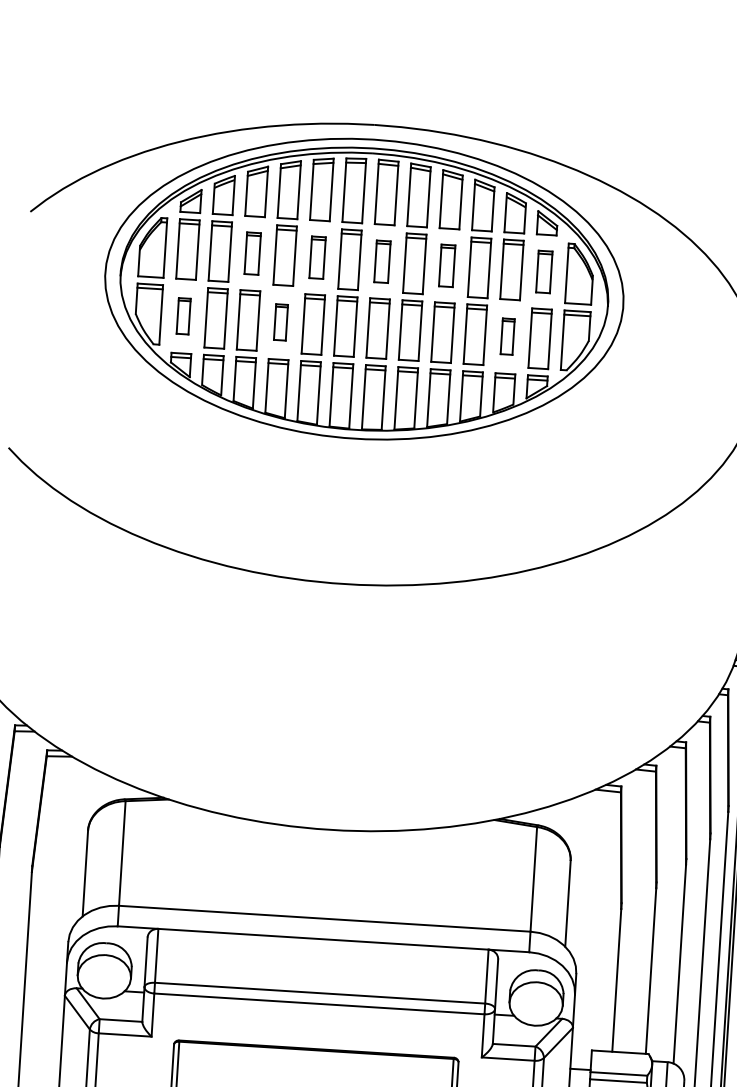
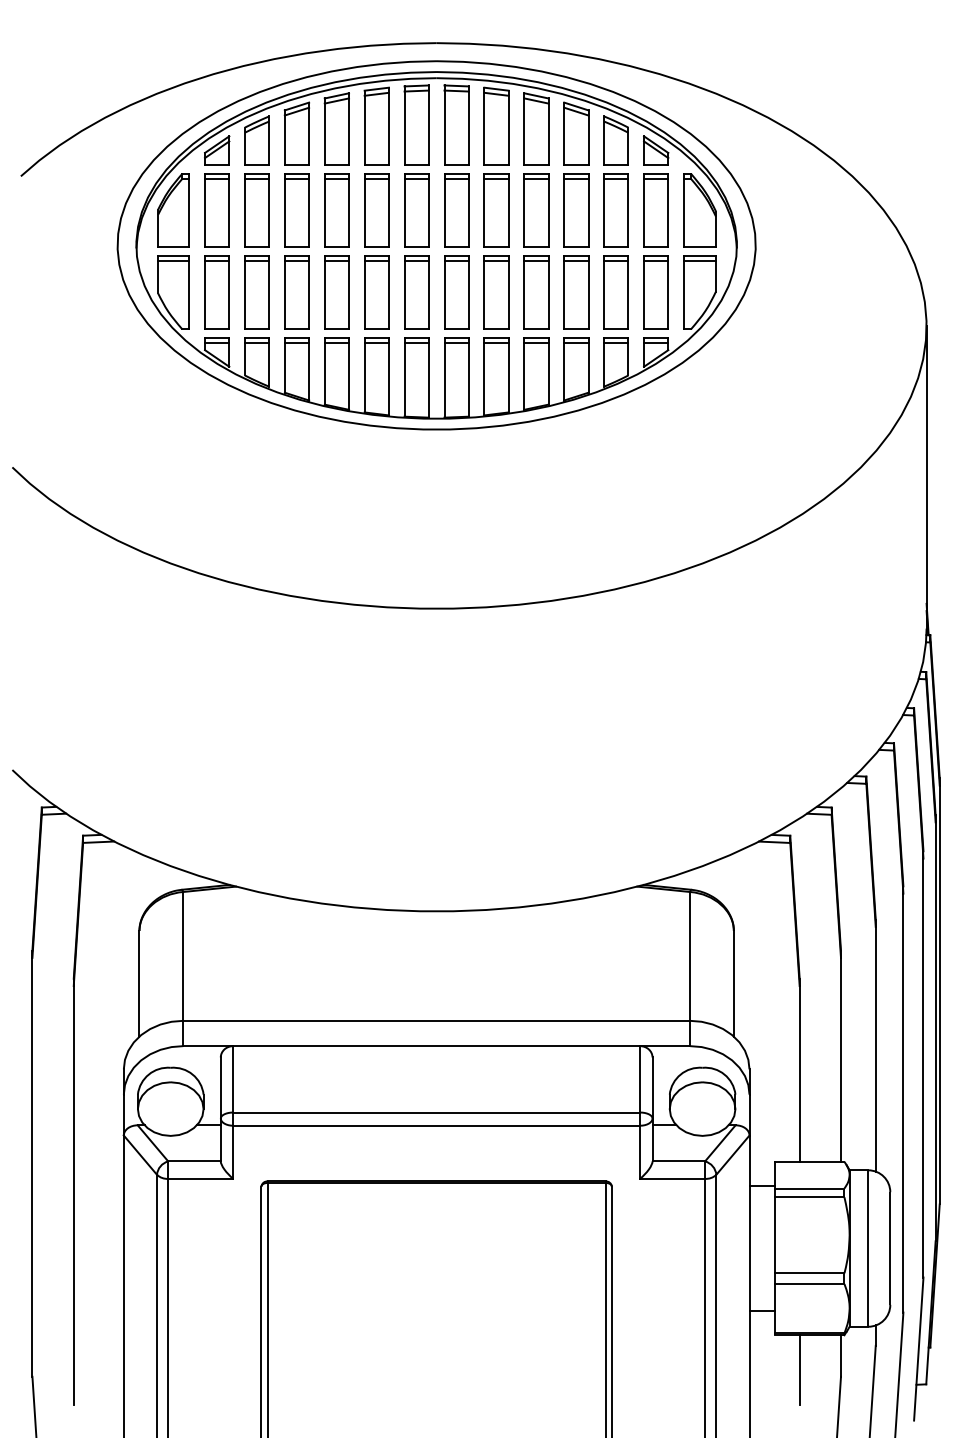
part: (252, 253) -> (296, 210), size x1.43
part: (317, 257) -> (376, 210), size x1.43
part: (382, 261) -> (456, 210), size x1.43
part: (447, 265) -> (536, 210), size x1.43
part: (543, 272) -> (655, 210), size x1.43
part: (183, 316) -> (216, 292), size x1.67
part: (280, 322) -> (336, 292), size x1.67
part: (507, 336) -> (615, 292), size x1.67

